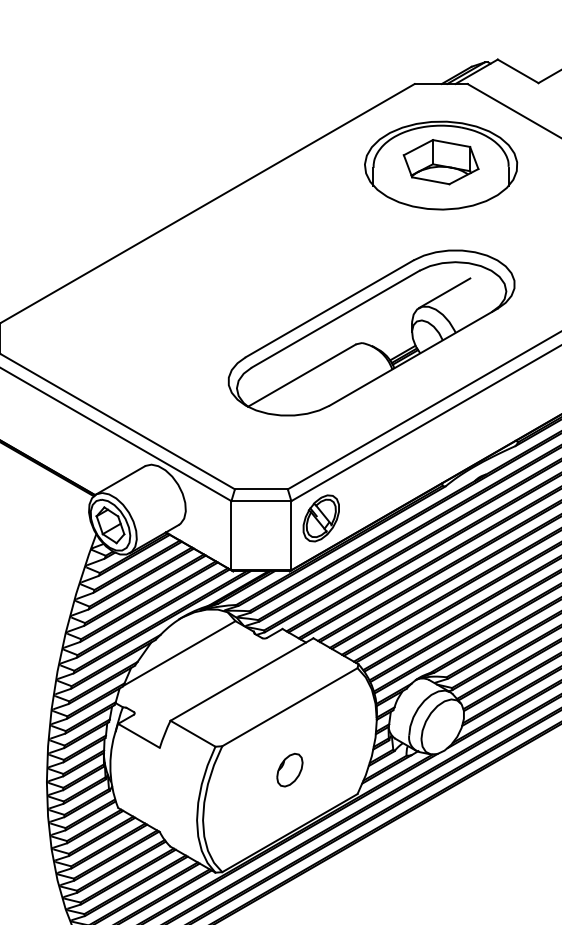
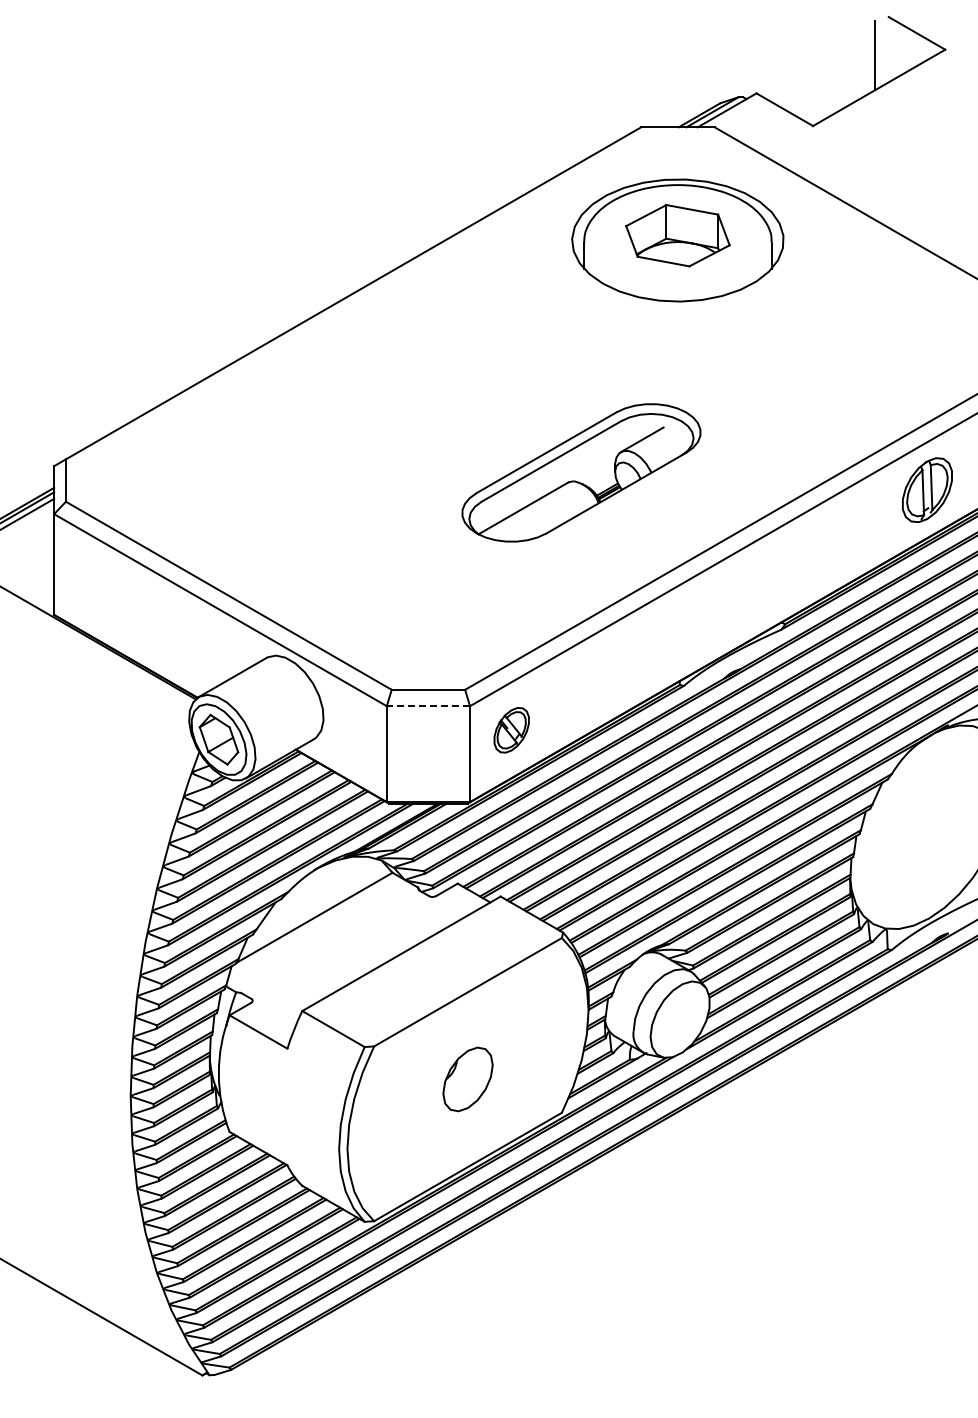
part: (371, 332) -> (581, 472), size x0.6
line: (261, 501) -> (428, 706), solid -> dashed
part: (321, 518) -> (511, 730), size x0.7
part: (289, 770) -> (467, 1079), size x1.4

